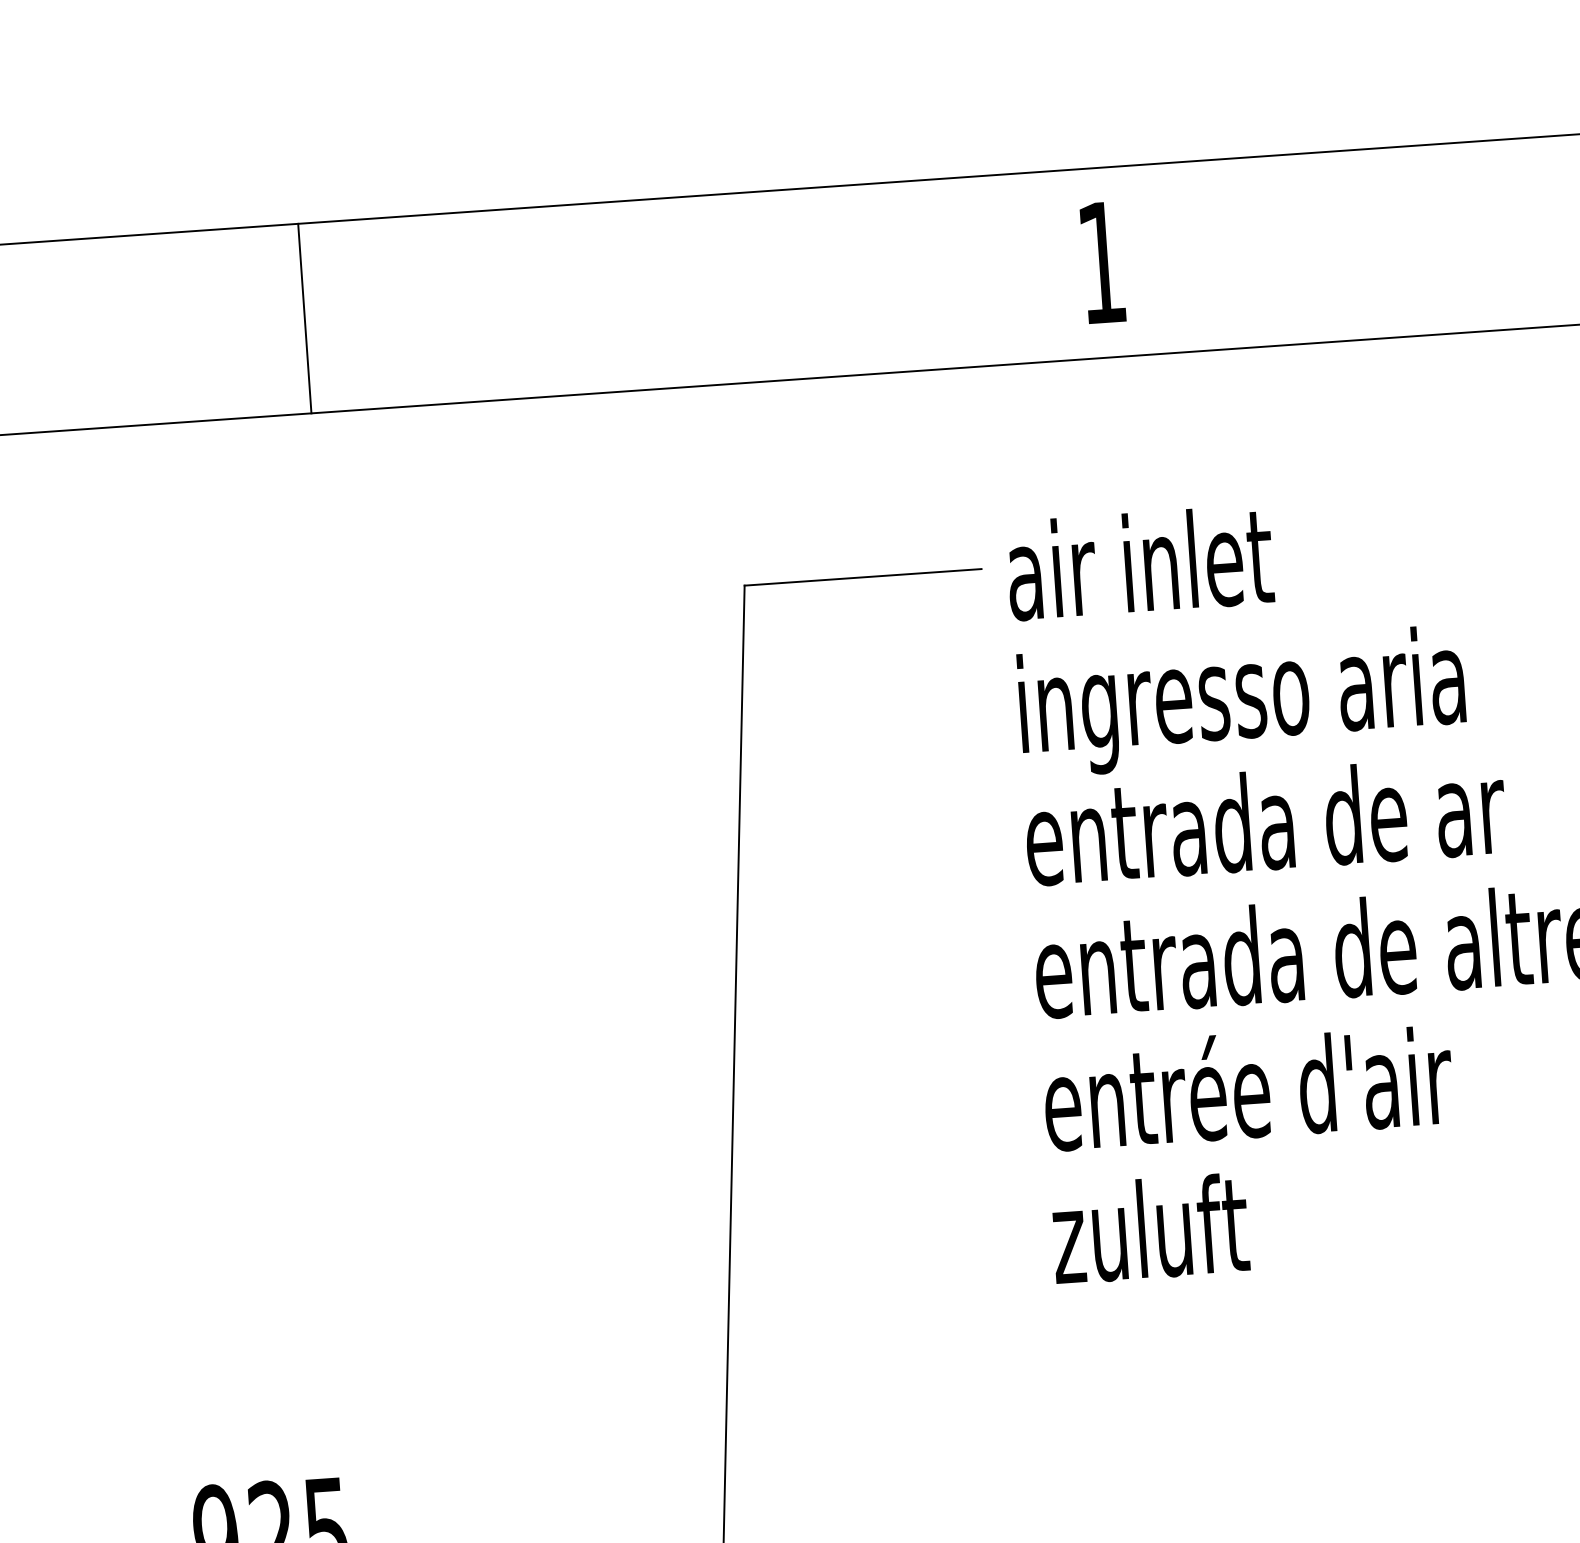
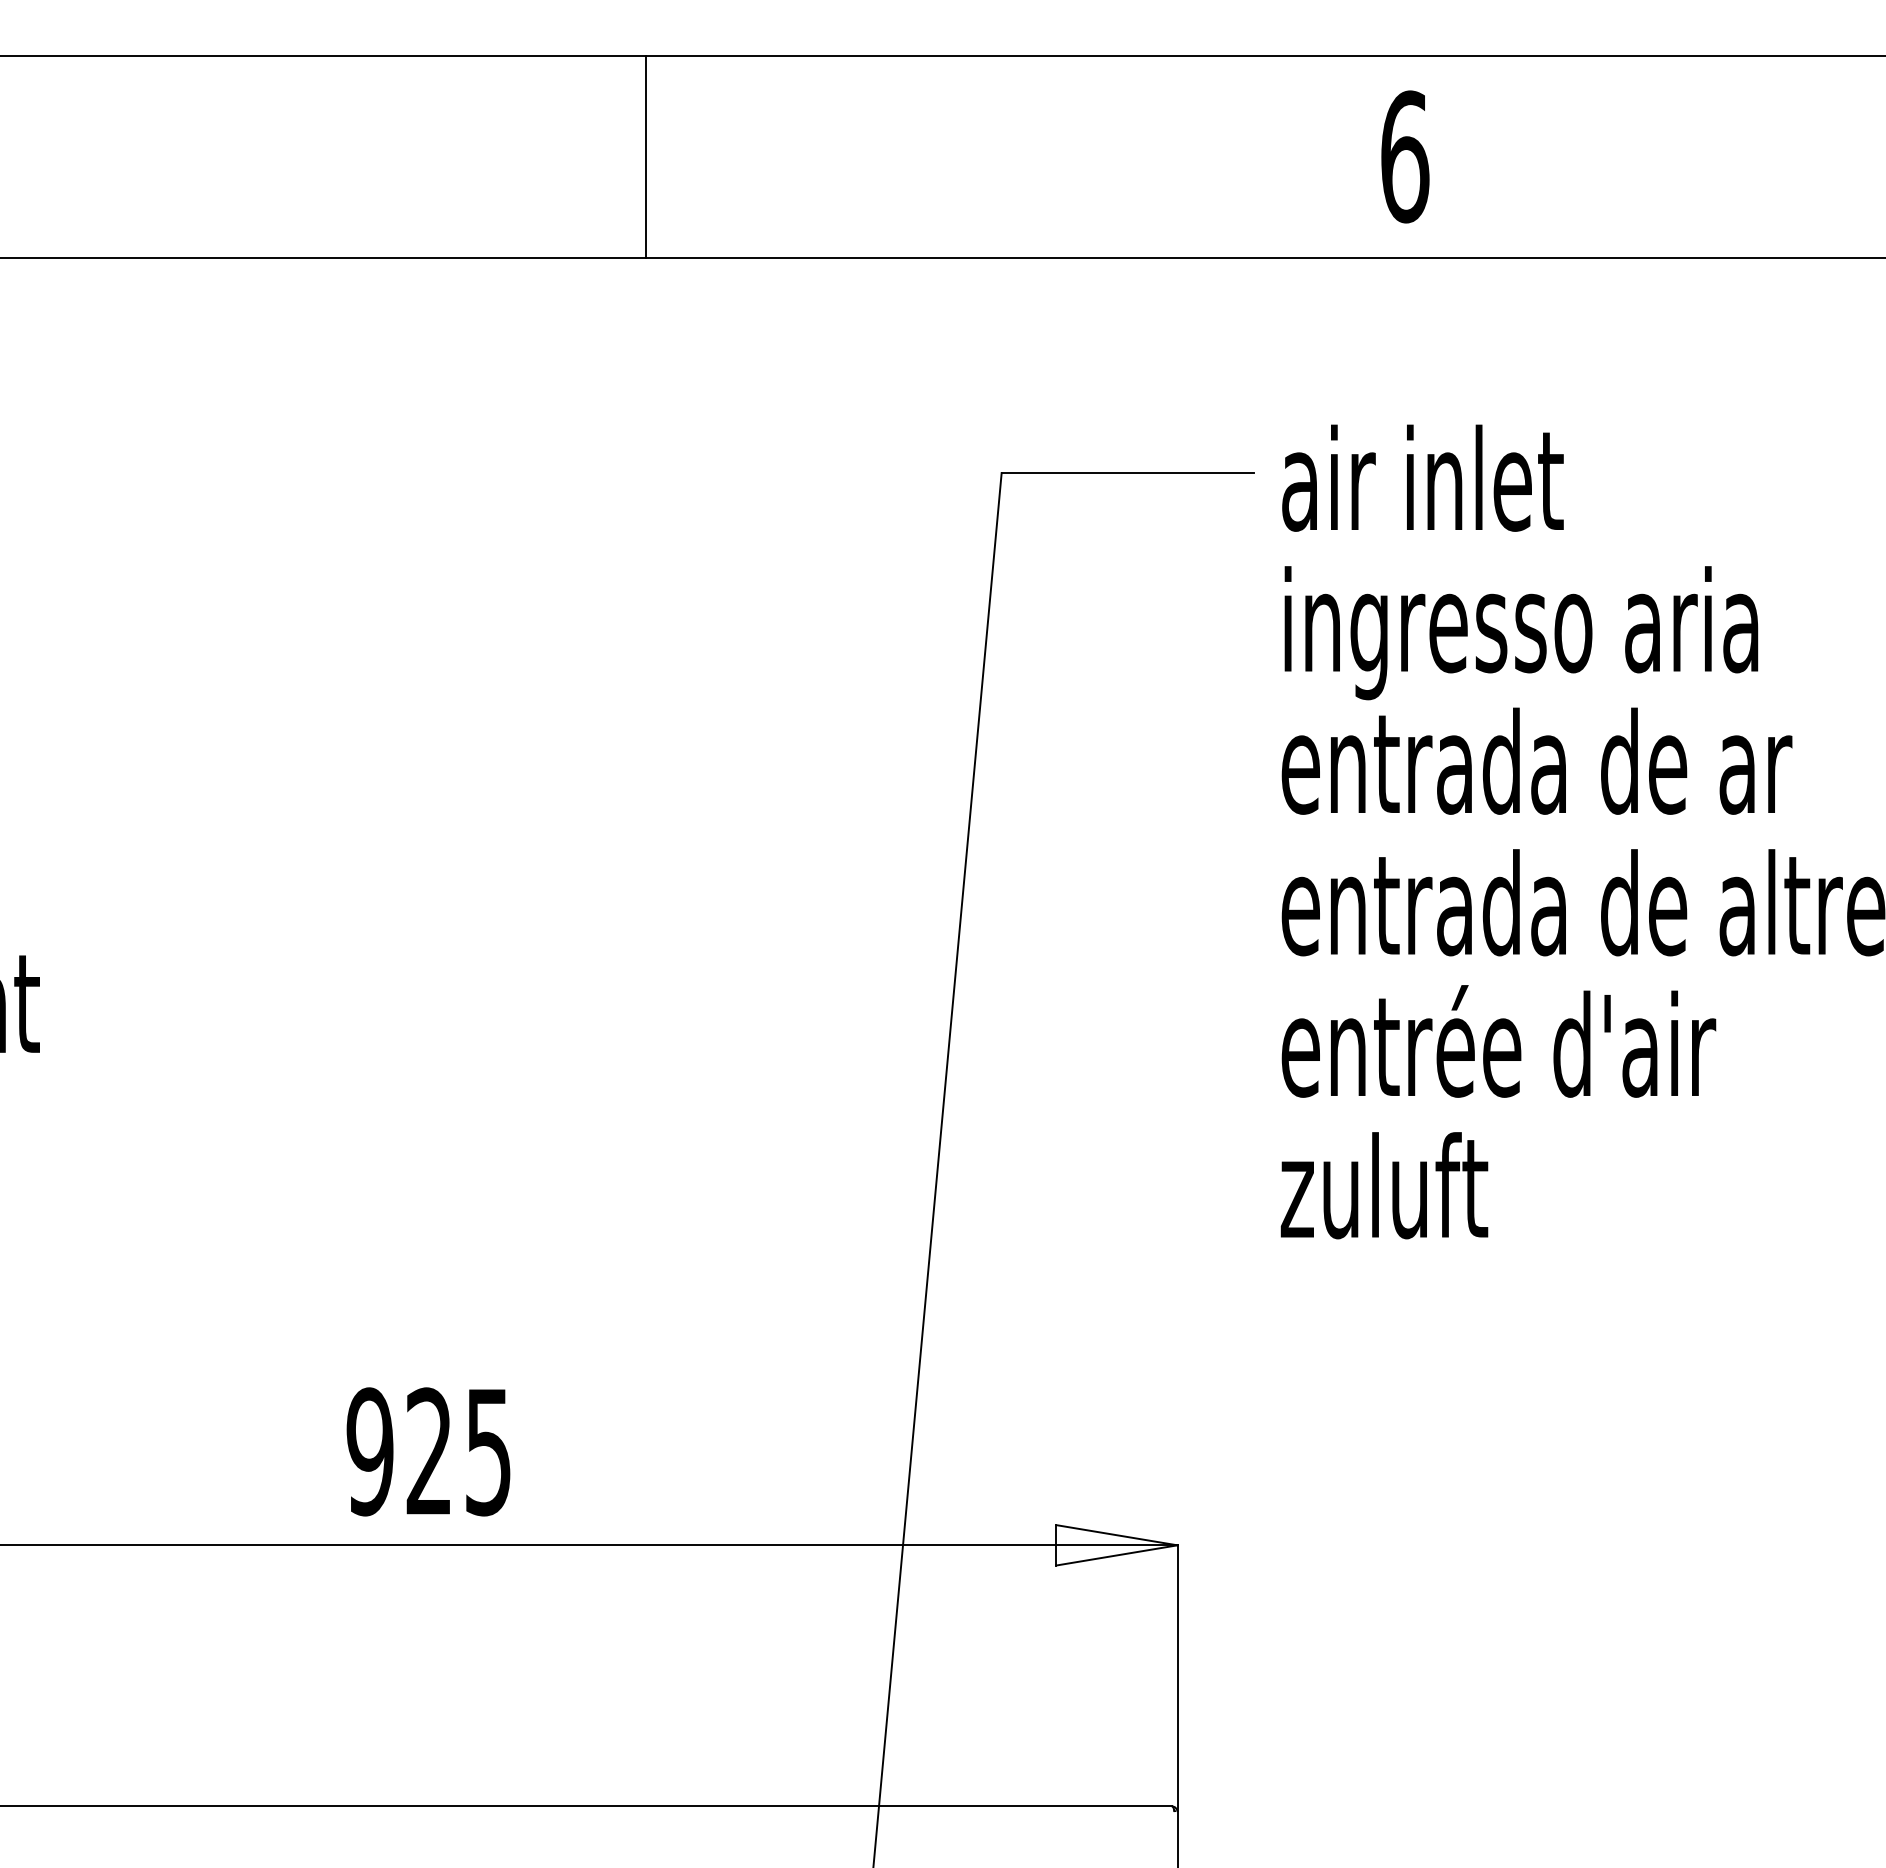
text: (1102, 262) -> (1405, 156), 1 -> 6
line: (304, 318) -> (645, 156), moved

